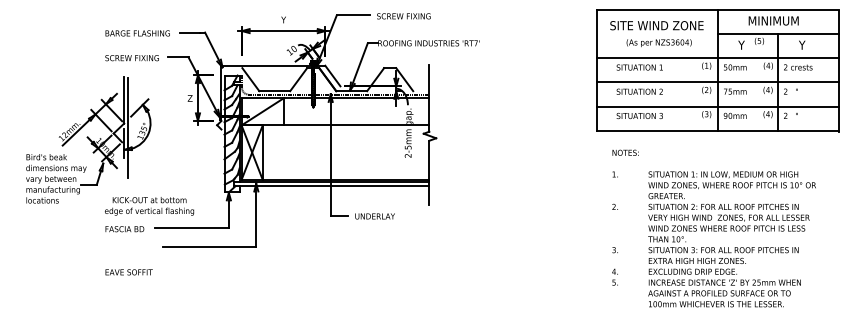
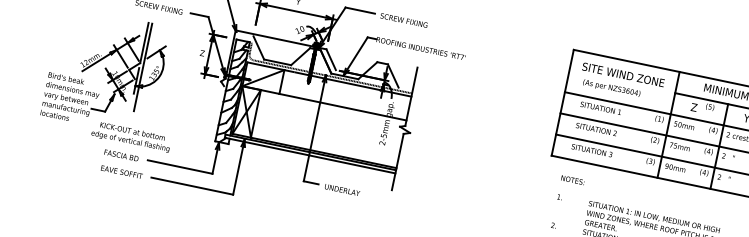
text: (658, 43) -> (611, 88), moved
text: (741, 44) -> (693, 106), Y -> Z
text: (149, 206) -> (131, 136), moved
text: (128, 272) -> (121, 172), moved

